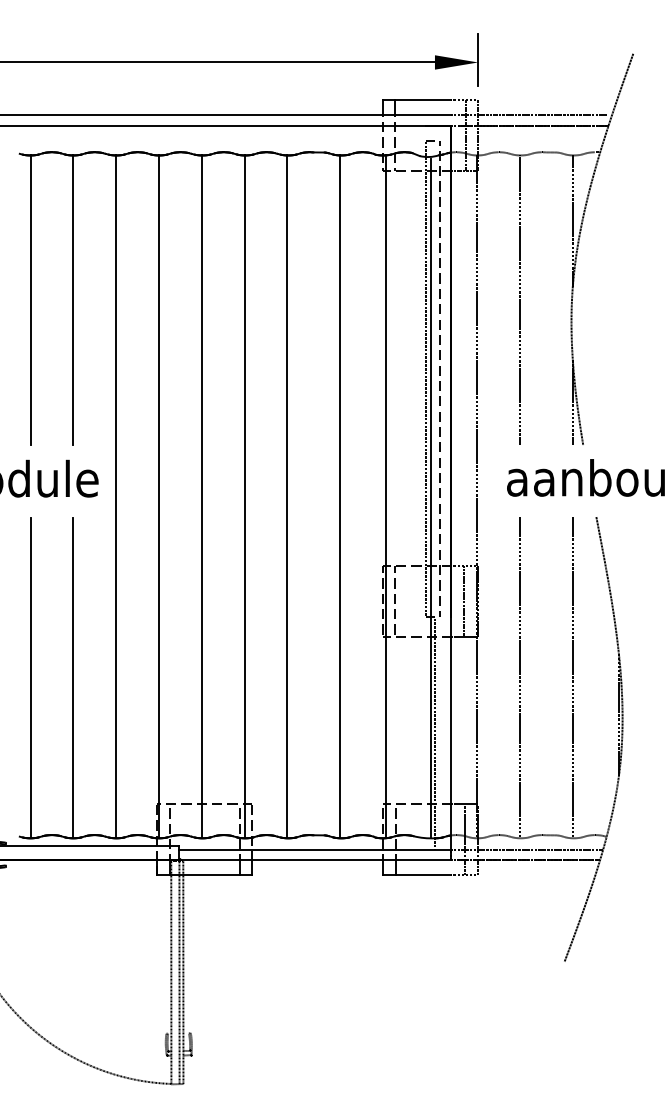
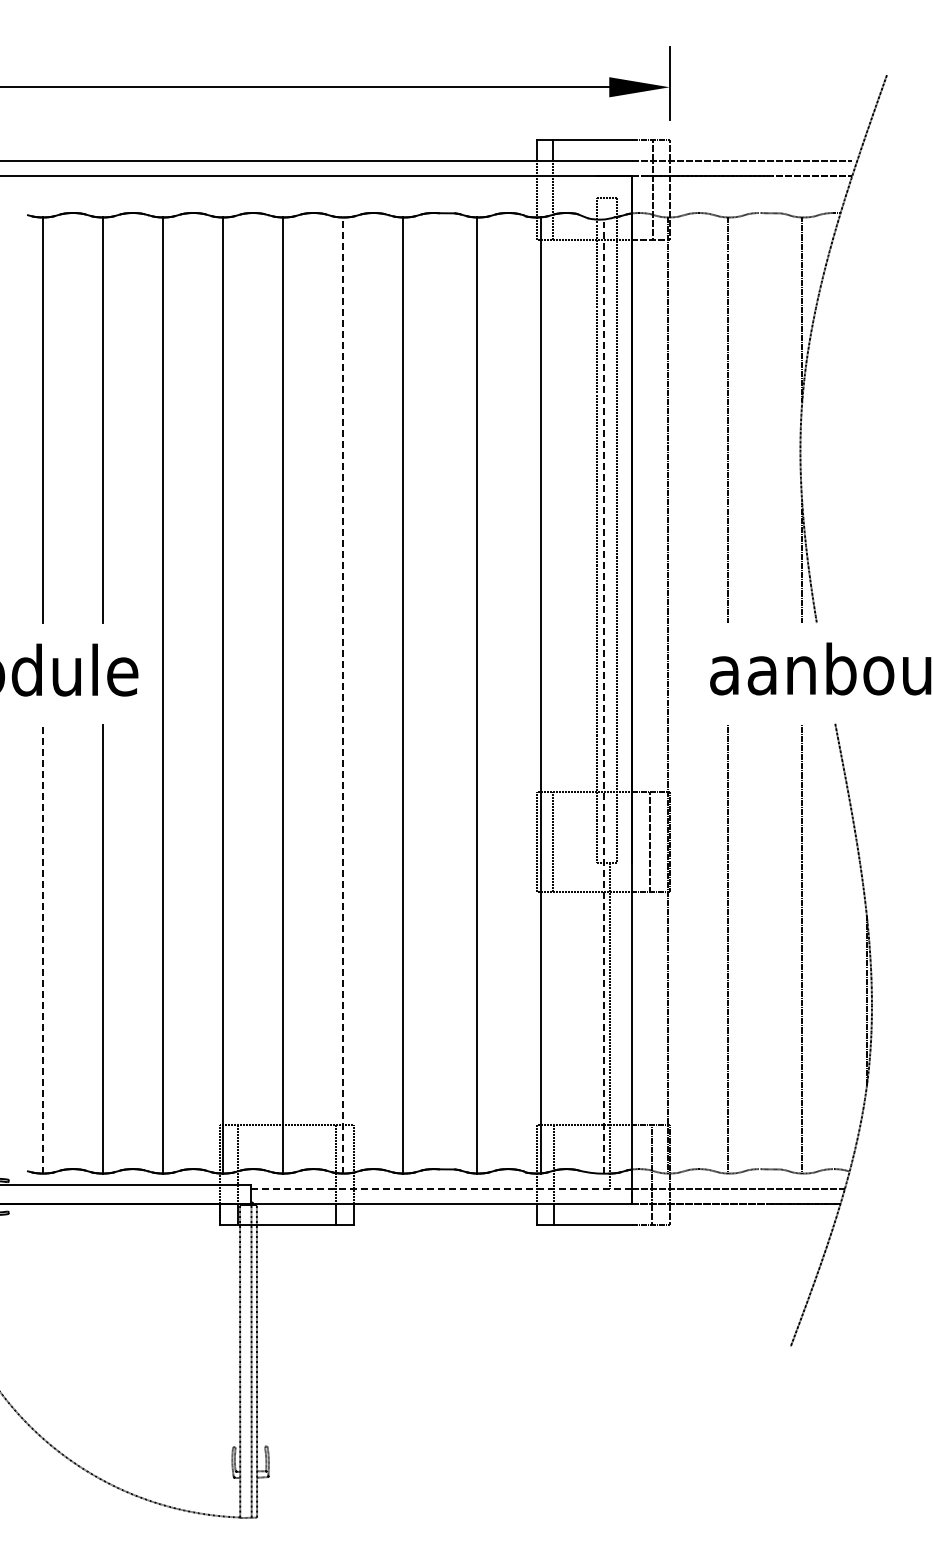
line: (244, 496) -> (342, 695), solid -> dashed
line: (431, 498) -> (604, 697), solid -> dashed
line: (30, 678) -> (43, 949), solid -> dashed
line: (315, 849) -> (441, 1189), solid -> dashed

